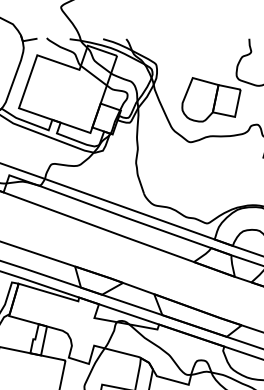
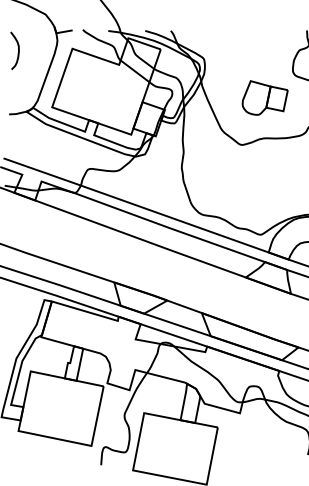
part: (211, 99) -> (265, 97), size x0.7

